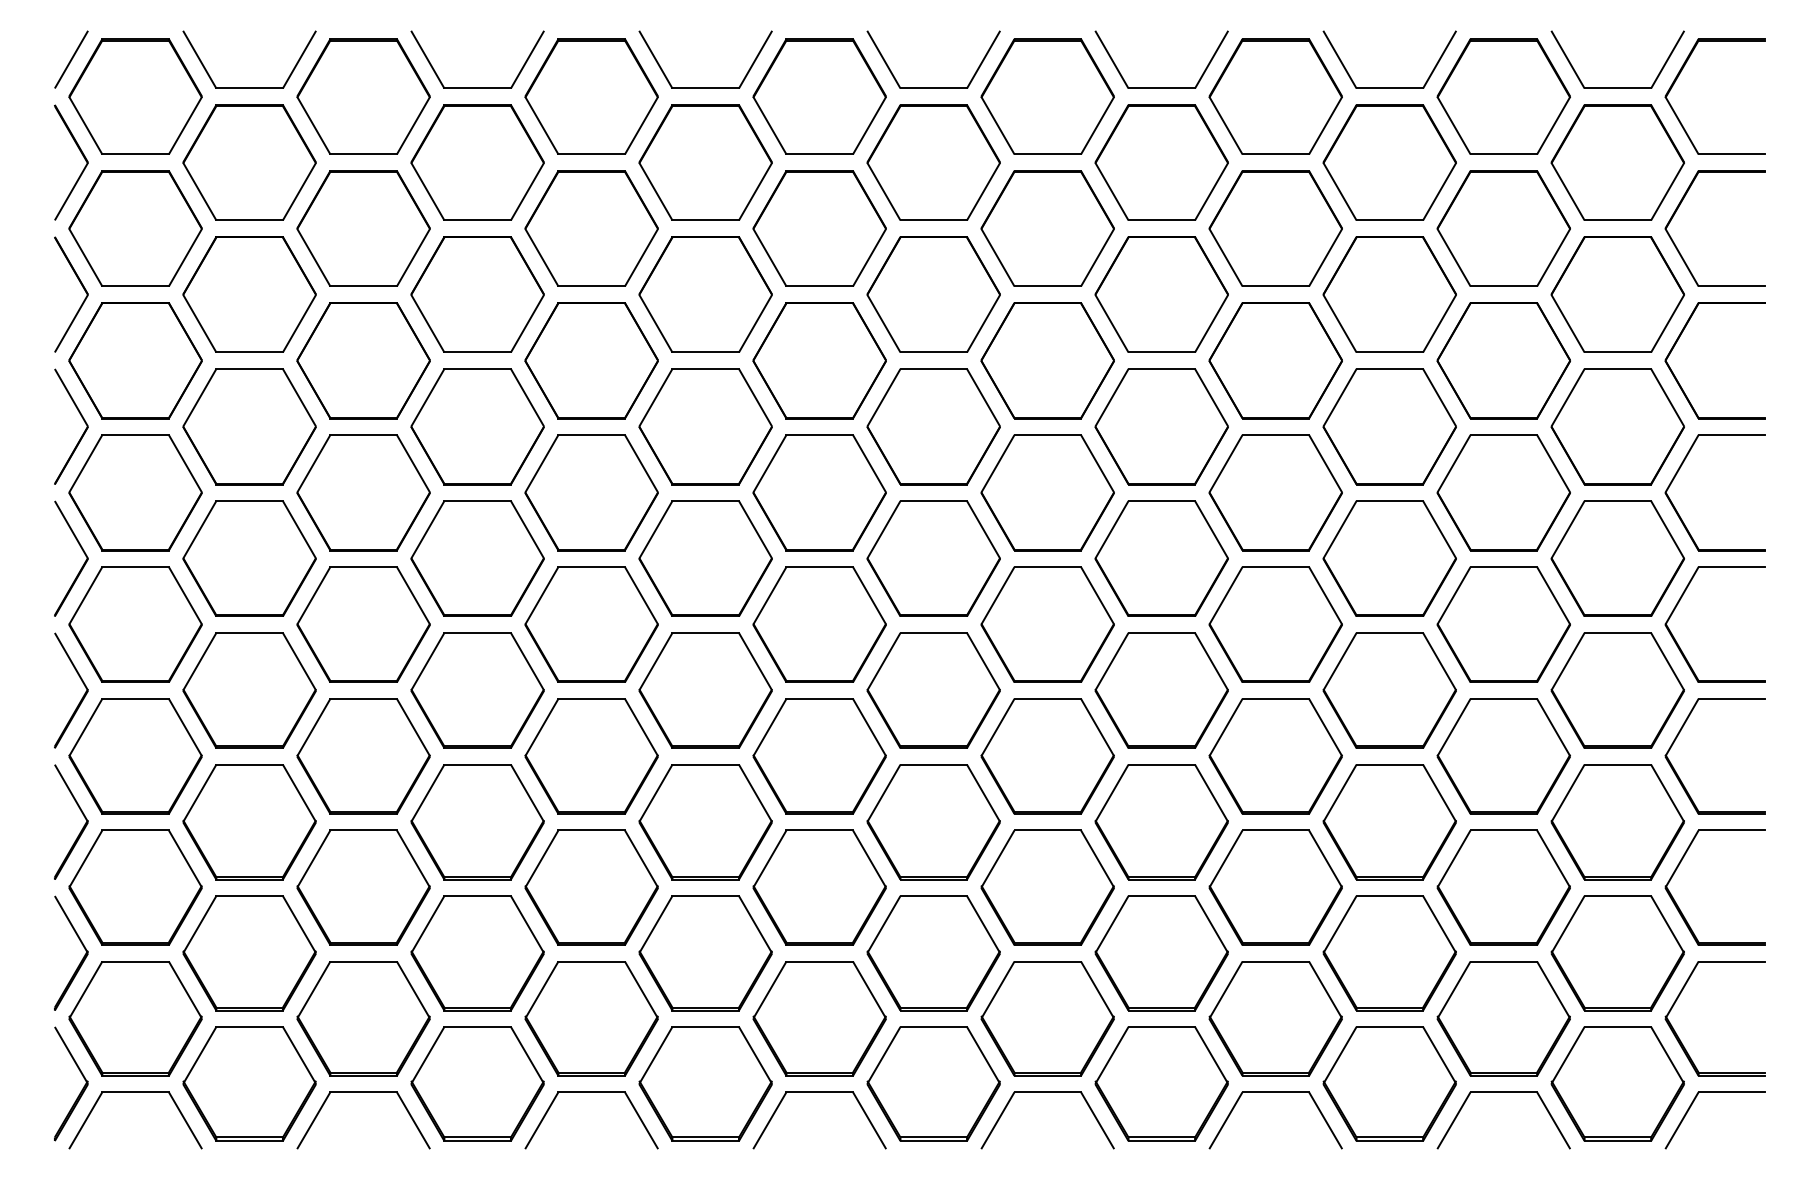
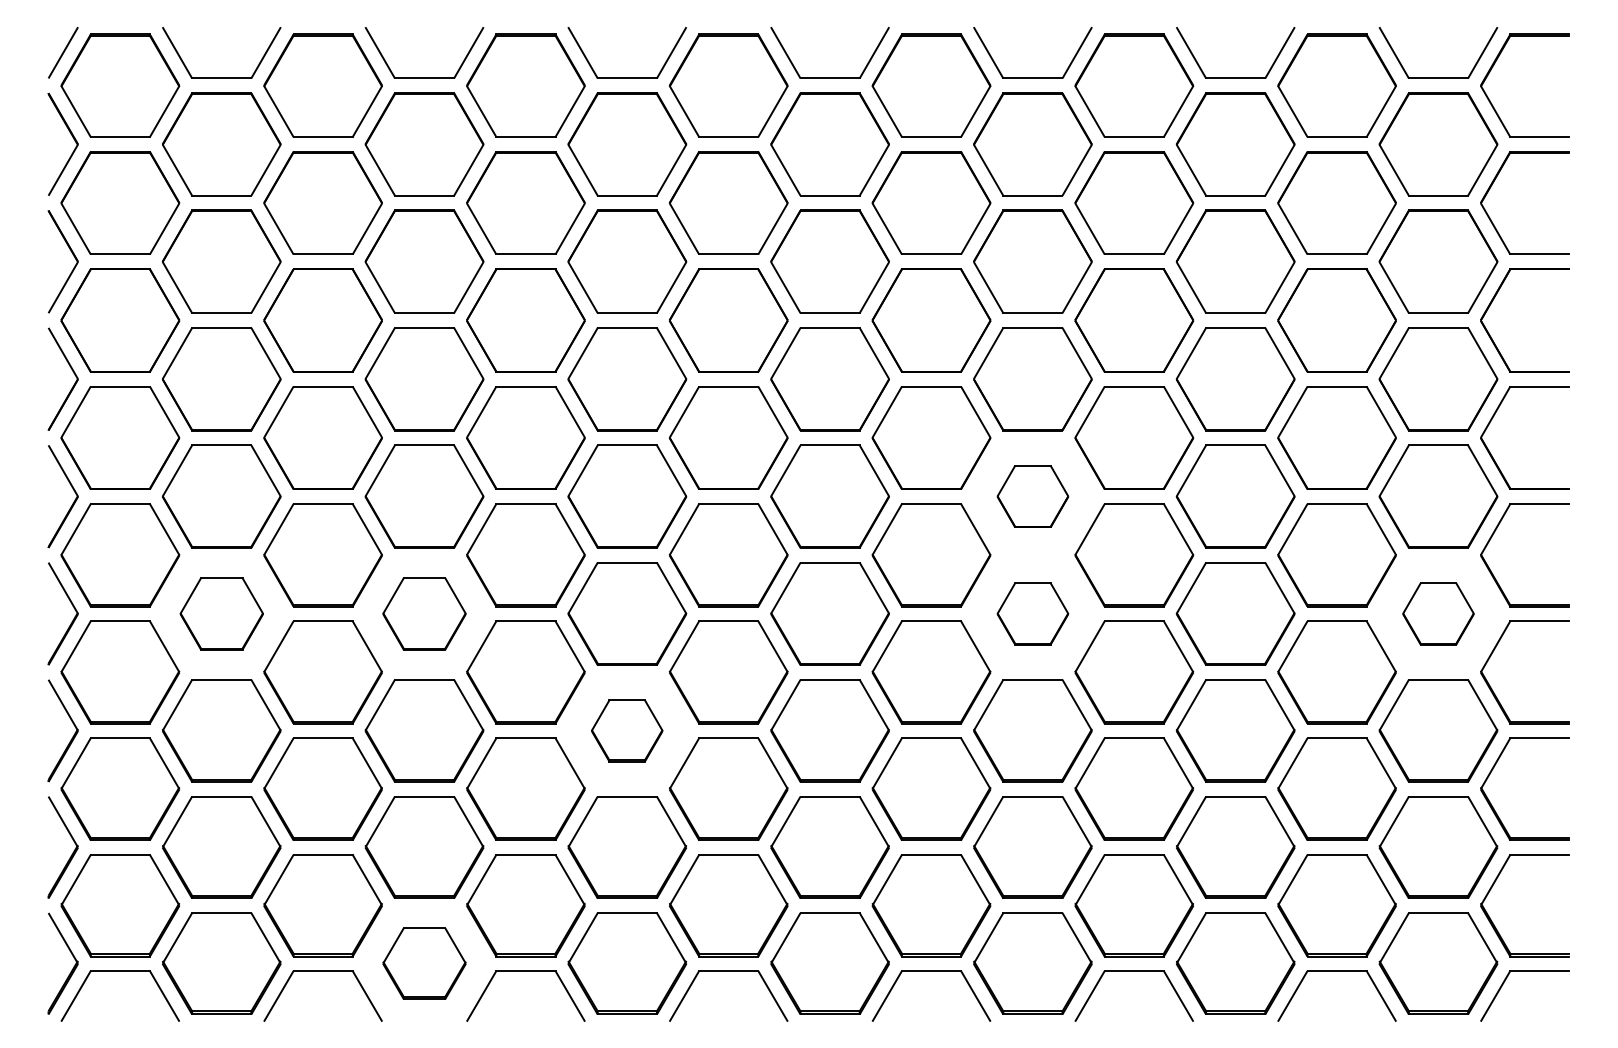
part: (1161, 558) -> (1032, 496), size x0.6
part: (249, 690) -> (221, 613), size x0.7
part: (477, 690) -> (424, 613), size x0.7
part: (1161, 690) -> (1032, 613), size x0.6
part: (1617, 690) -> (1438, 613), size x0.6
part: (704, 821) -> (626, 730), size x0.6
part: (477, 1083) -> (424, 963), size x0.7

